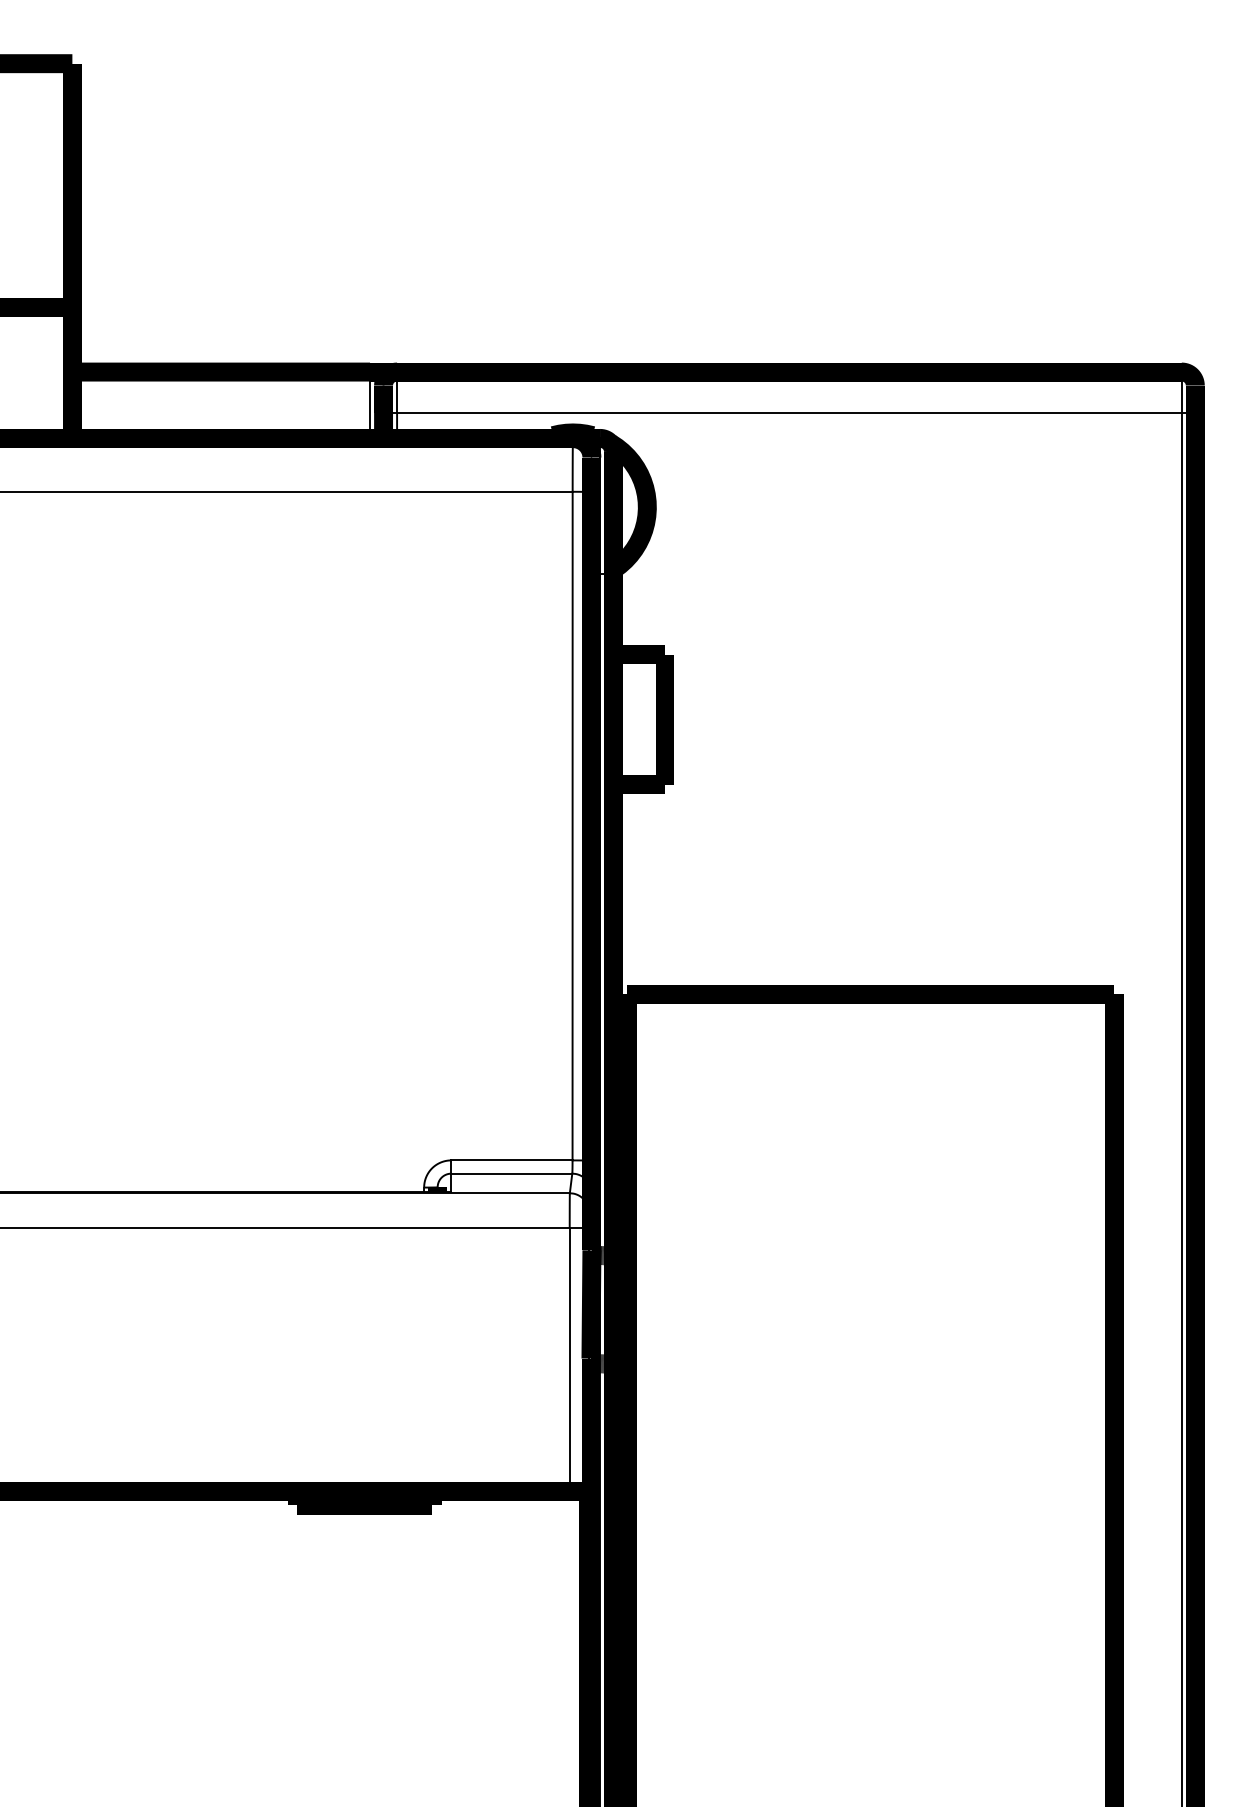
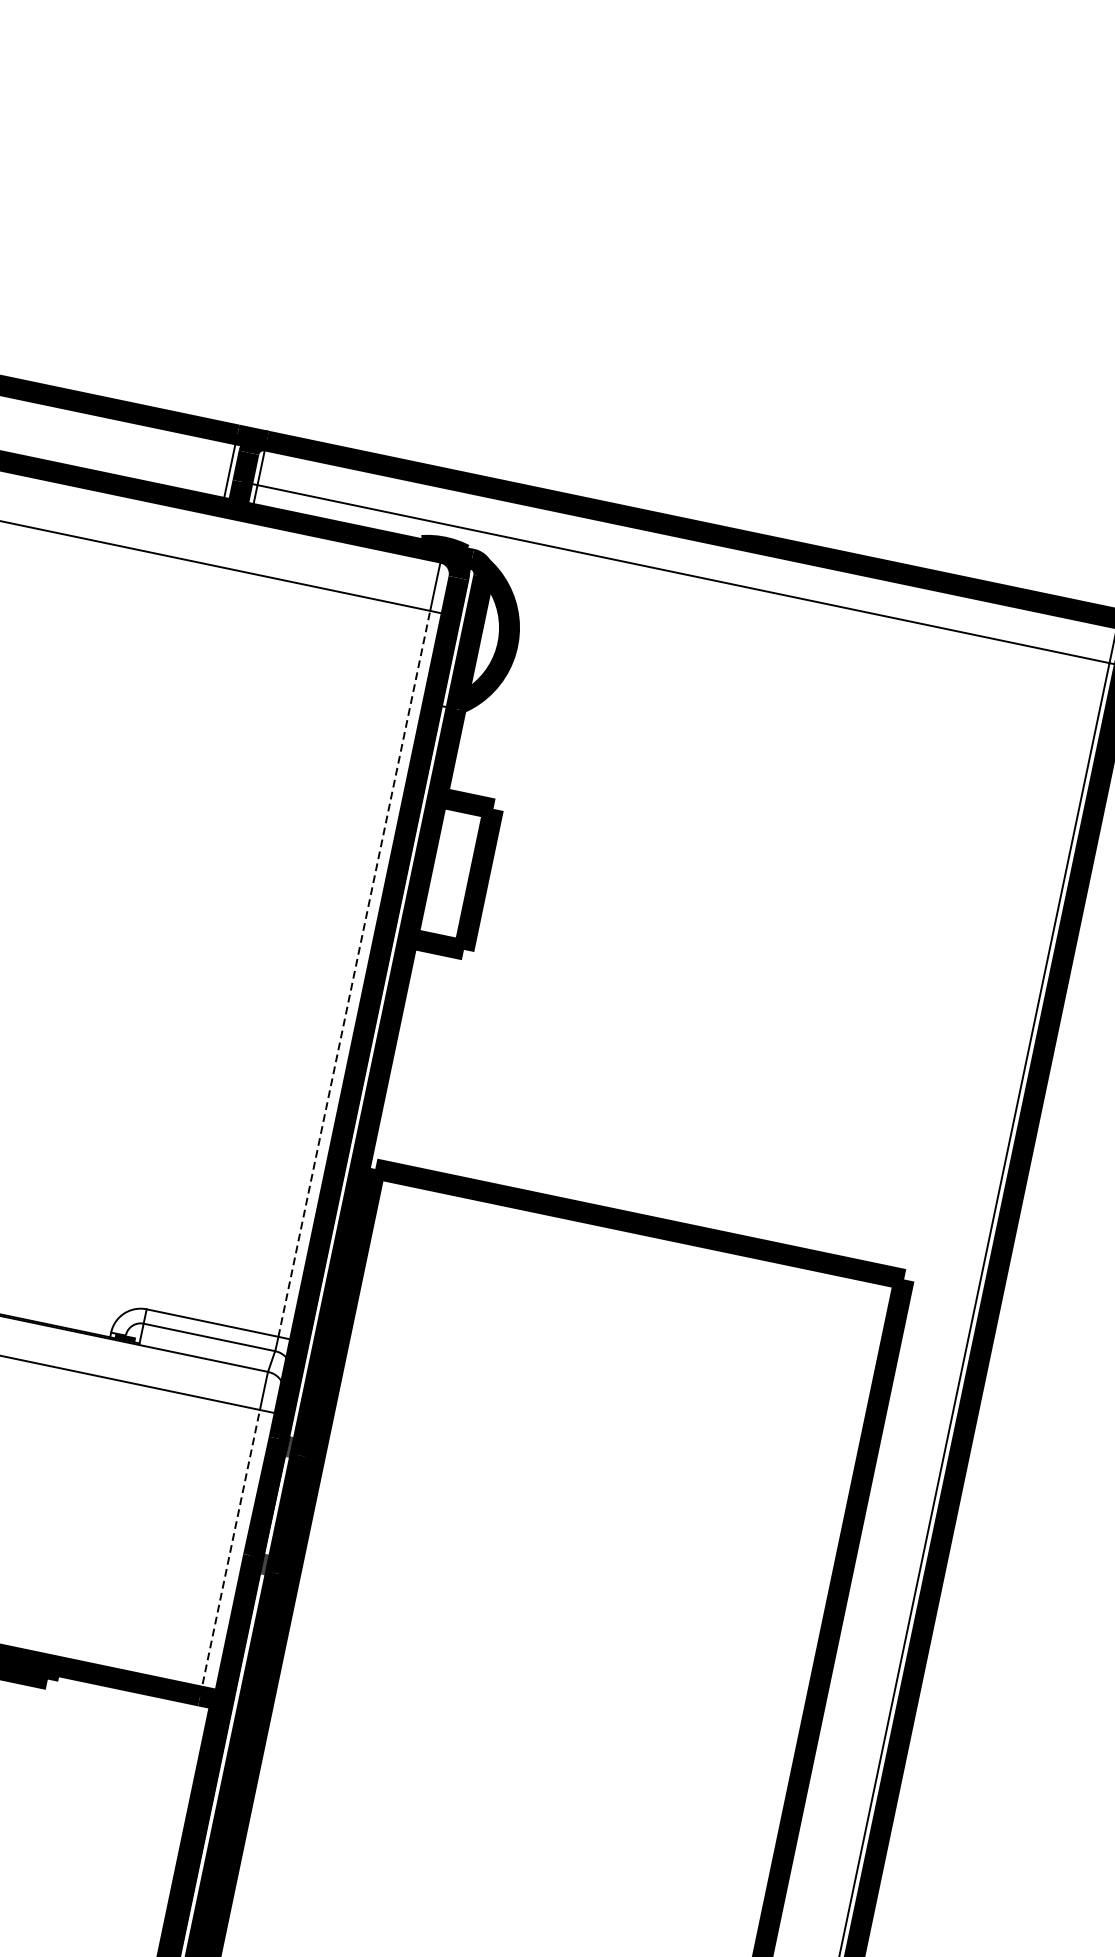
line: (572, 825) -> (354, 973), solid -> dashed
line: (569, 1360) -> (229, 1553), solid -> dashed

